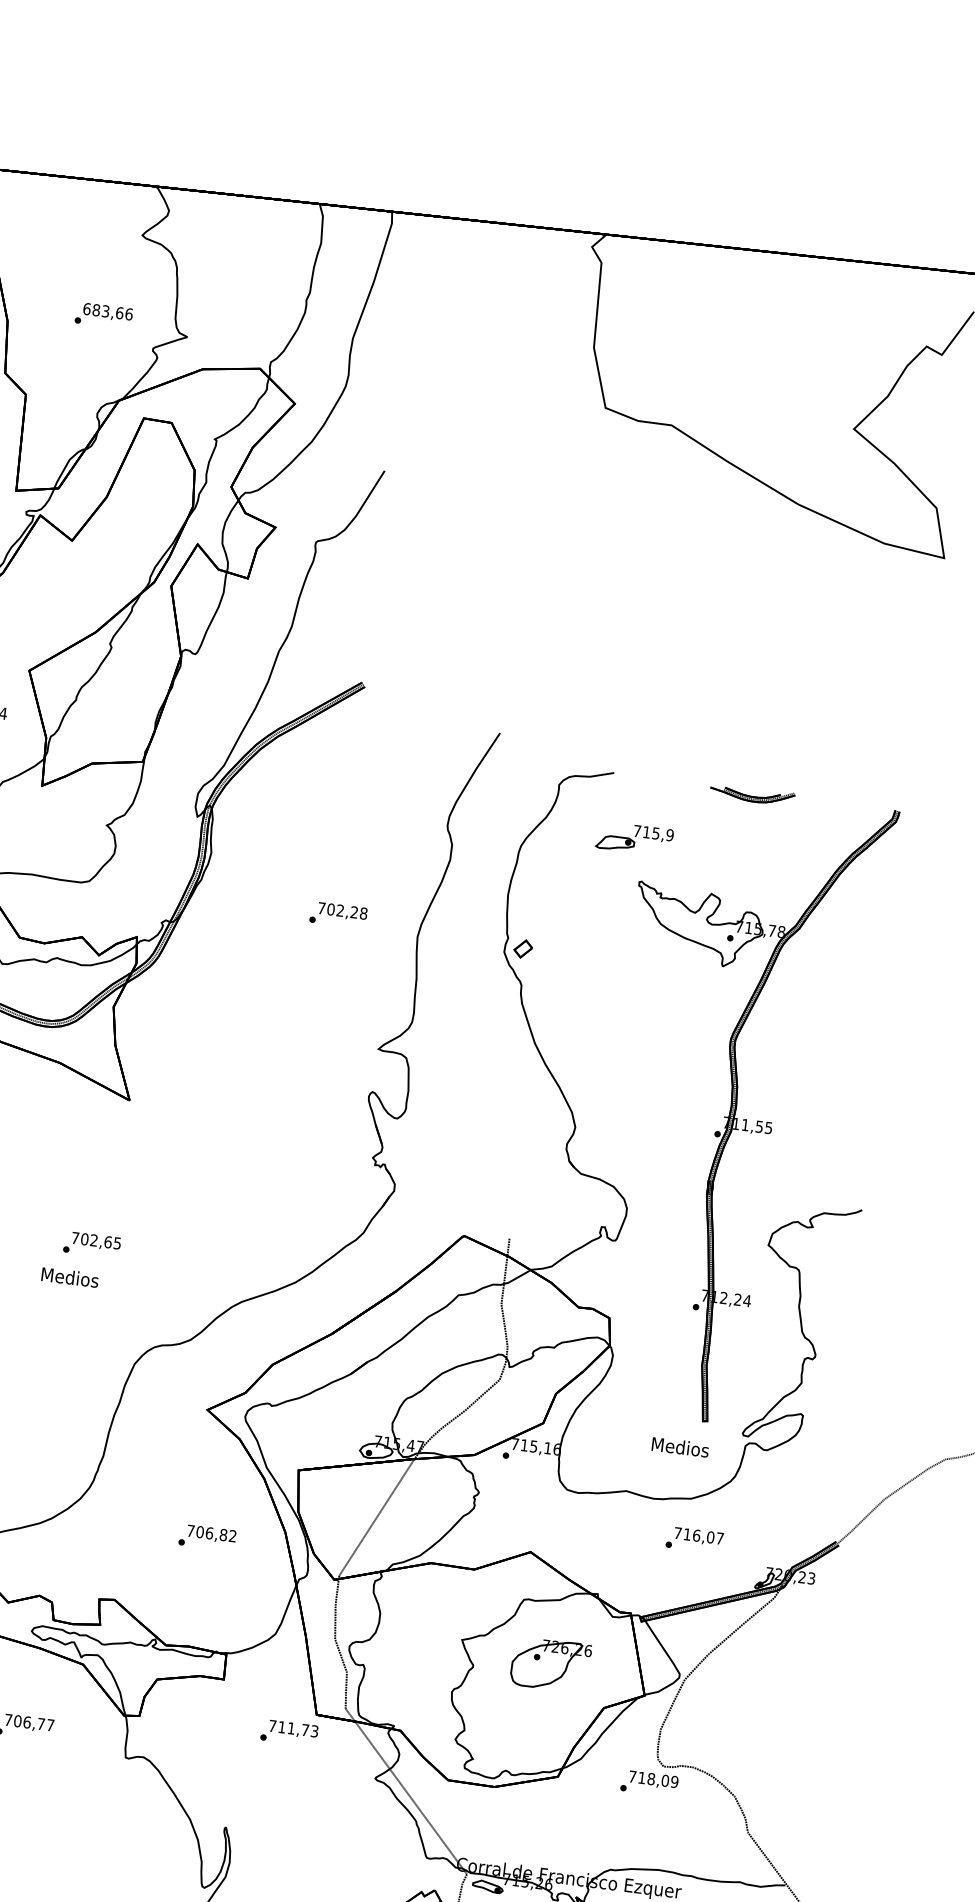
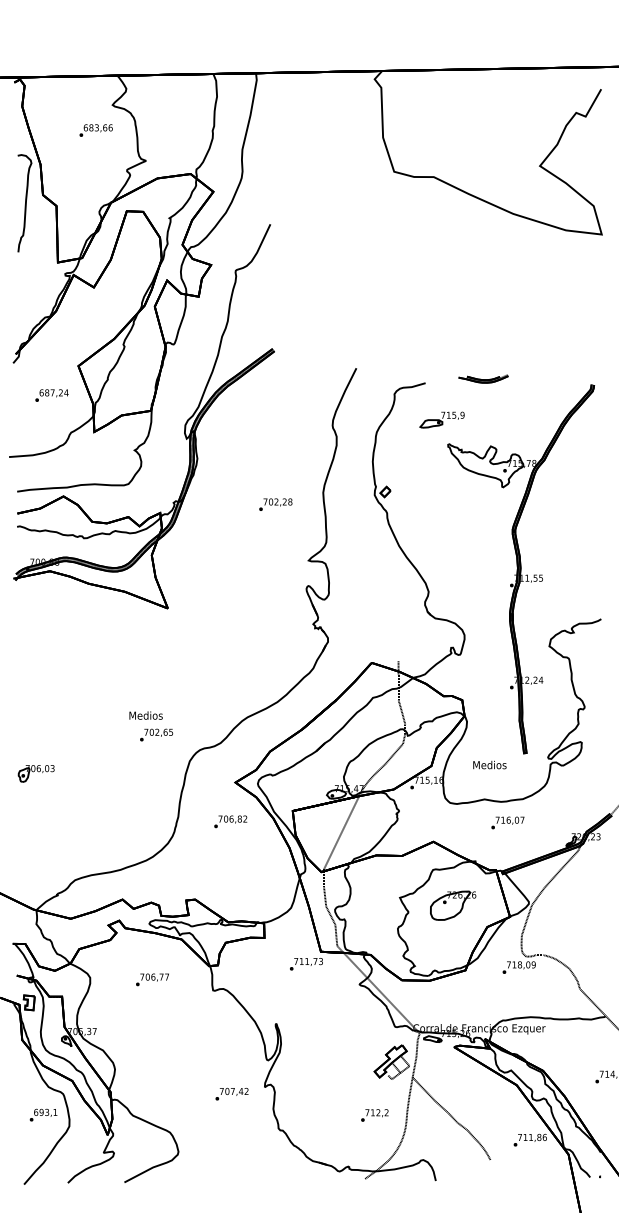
text: (102, 315) -> (95, 130), moved
part: (752, 794) -> (483, 378), moved
text: (338, 914) -> (275, 504), moved
text: (92, 1243) -> (156, 734), moved
text: (679, 1446) -> (489, 764), moved
text: (207, 1537) -> (230, 821), moved
text: (694, 1539) -> (507, 822), moved

